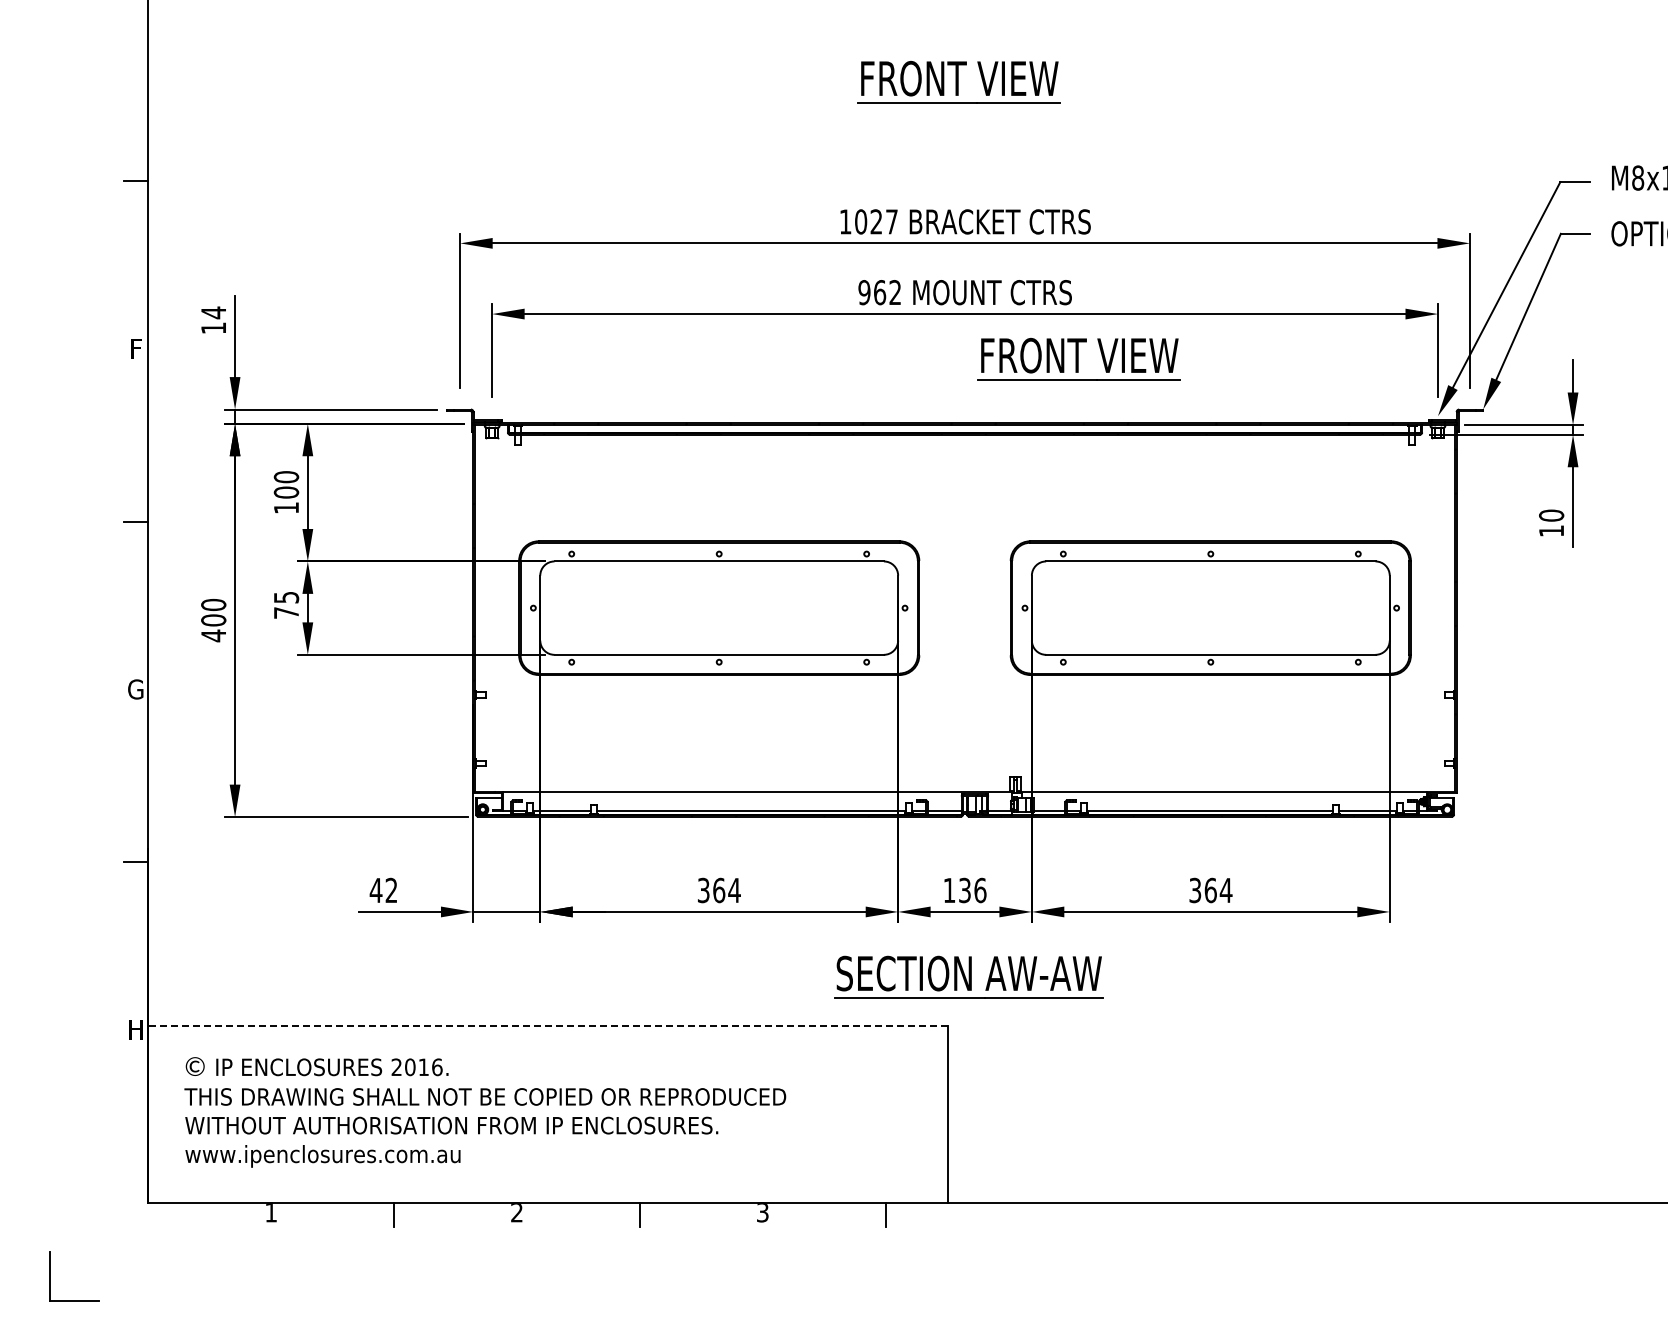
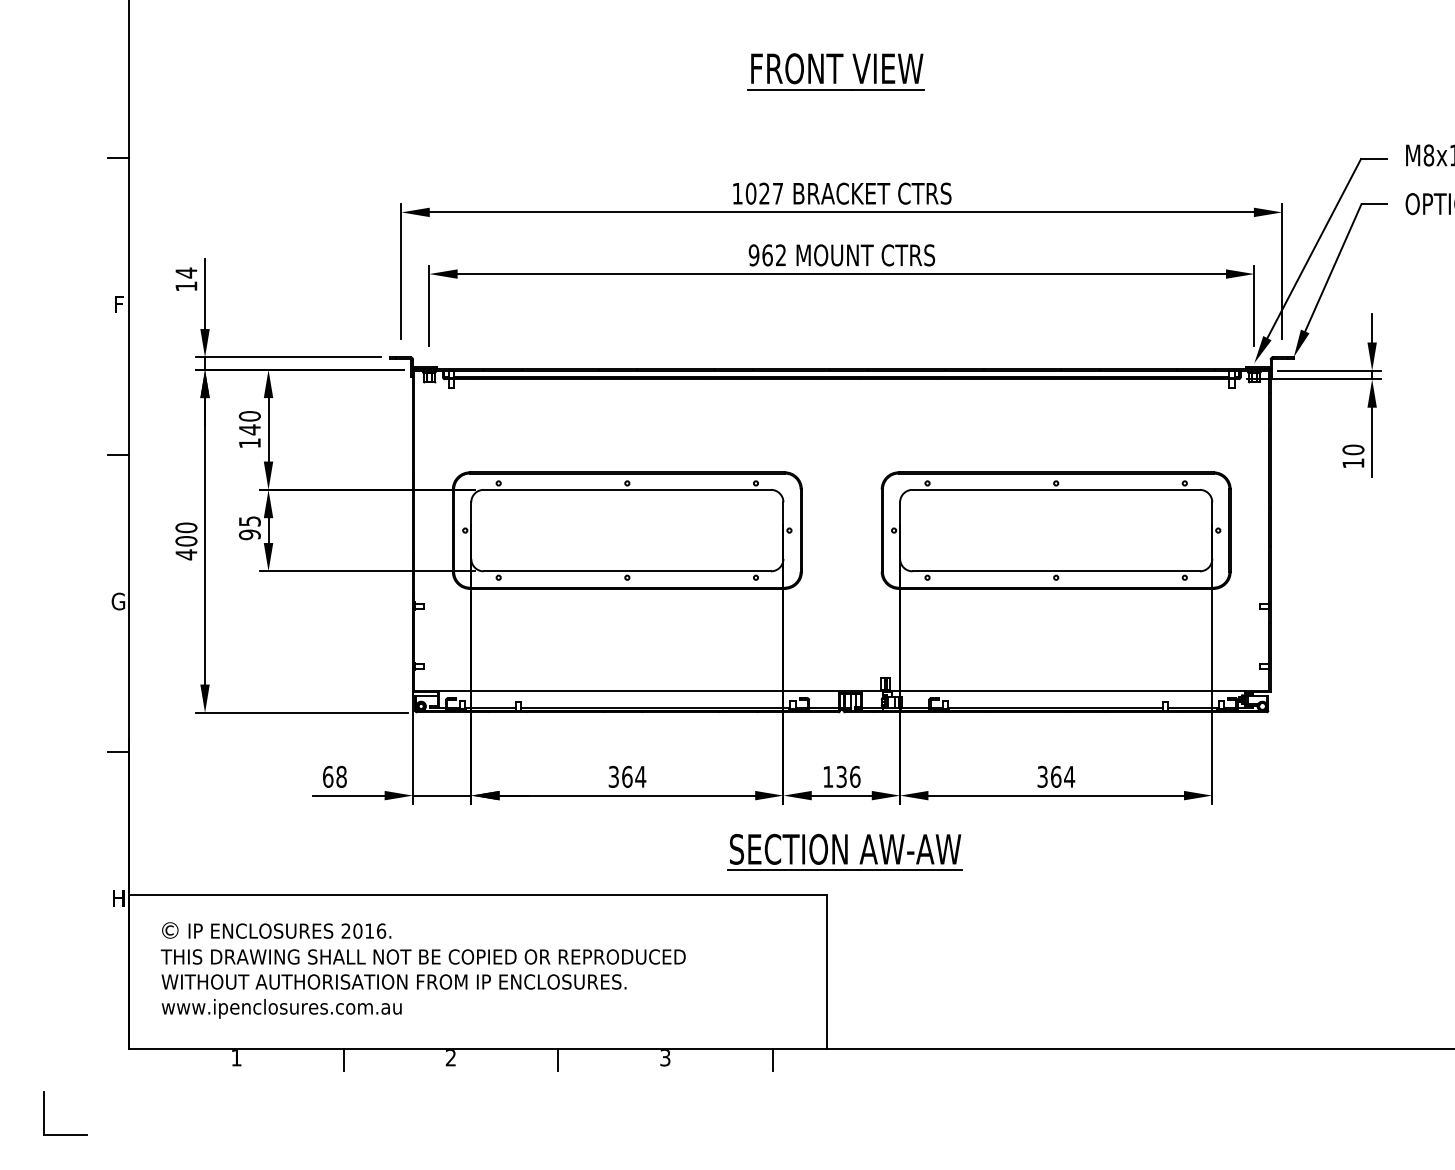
part: (1078, 358) -> (940, 312), removed
text: (286, 492) -> (249, 429), 100 -> 140
text: (286, 613) -> (249, 535), 75 -> 95
text: (383, 890) -> (334, 776), 42 -> 68
line: (548, 1025) -> (478, 894), dashed -> solid

